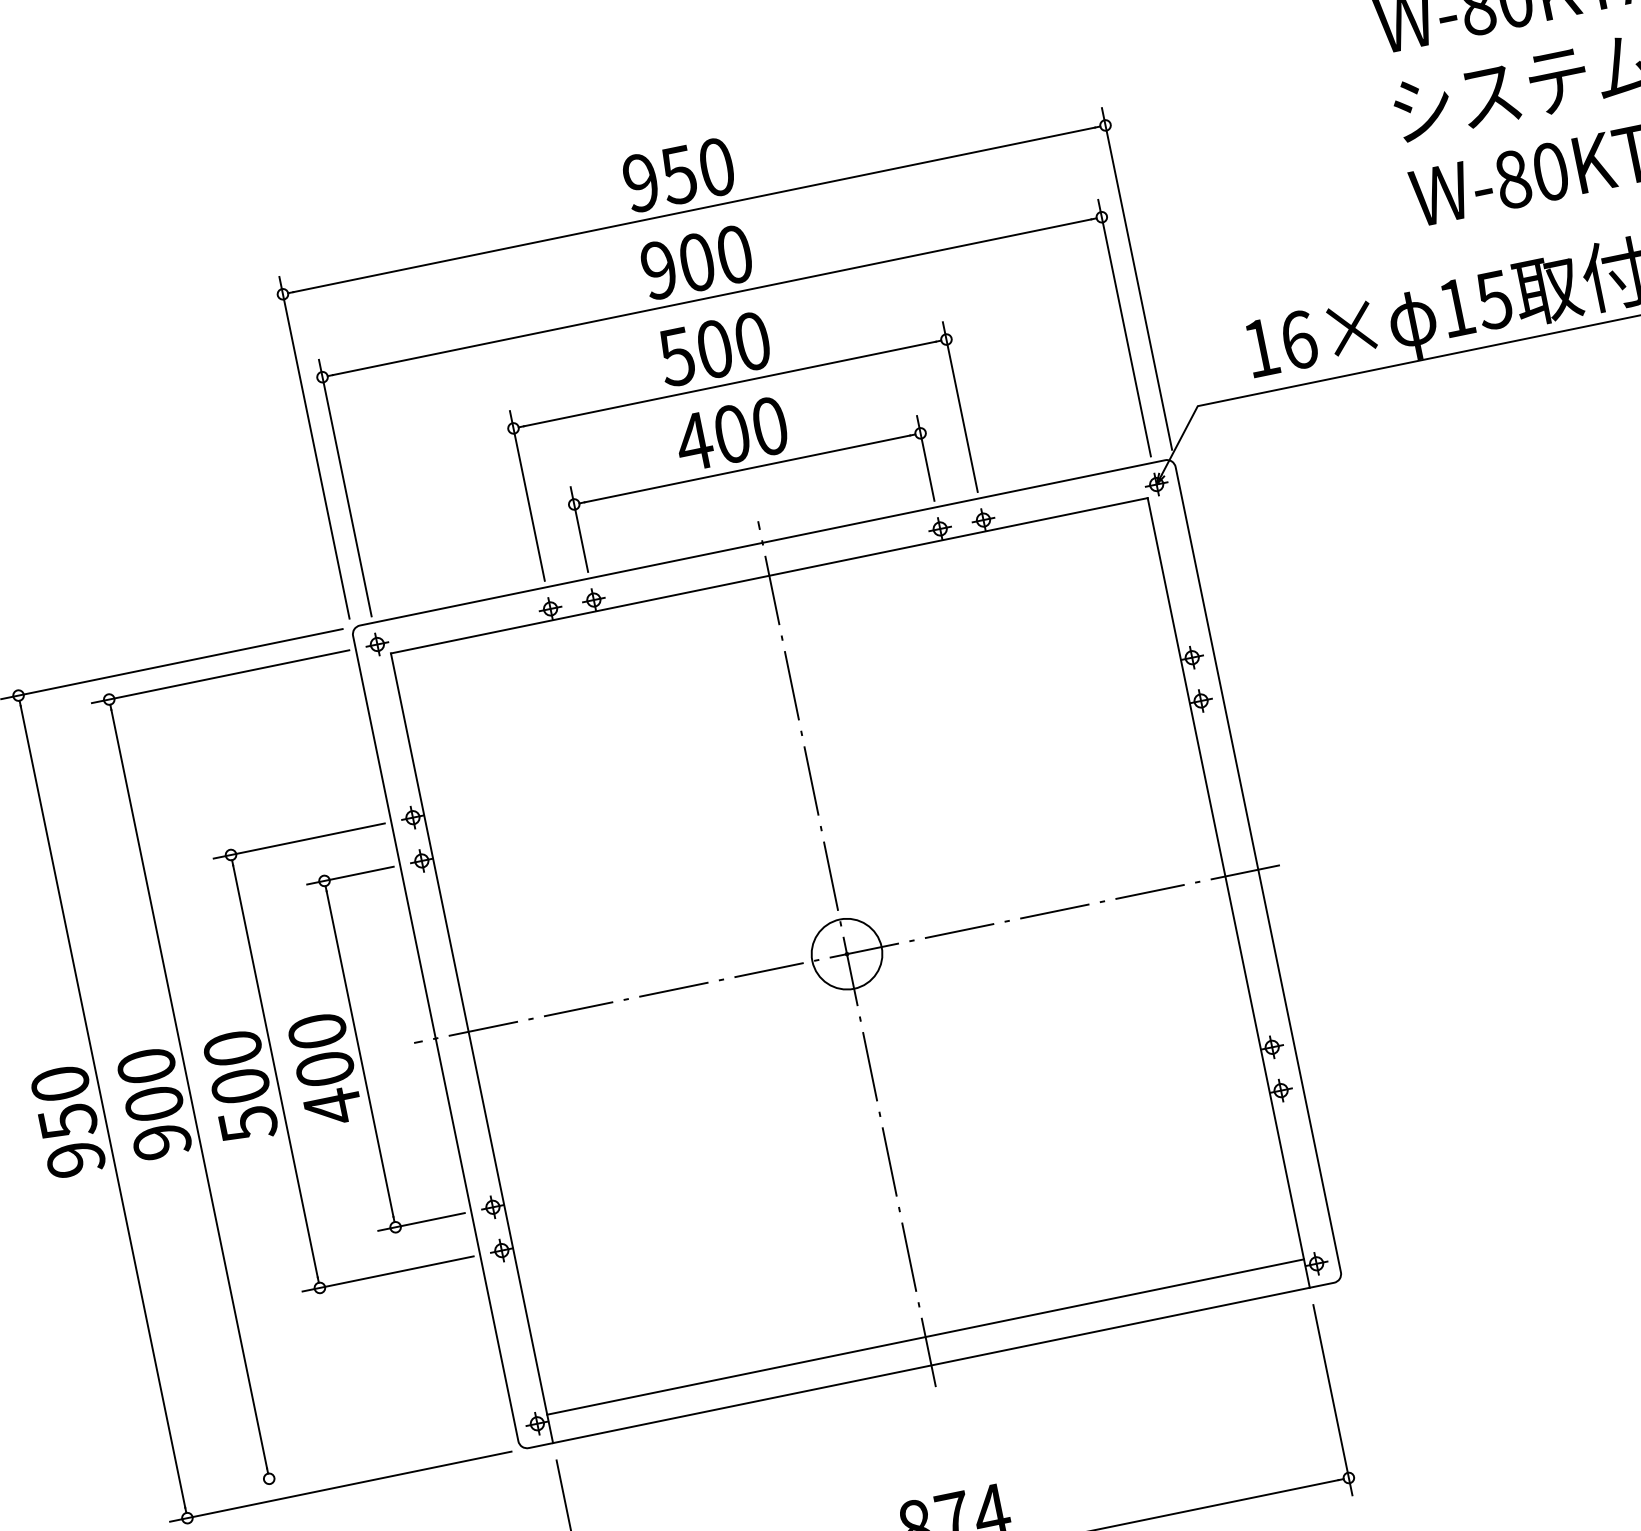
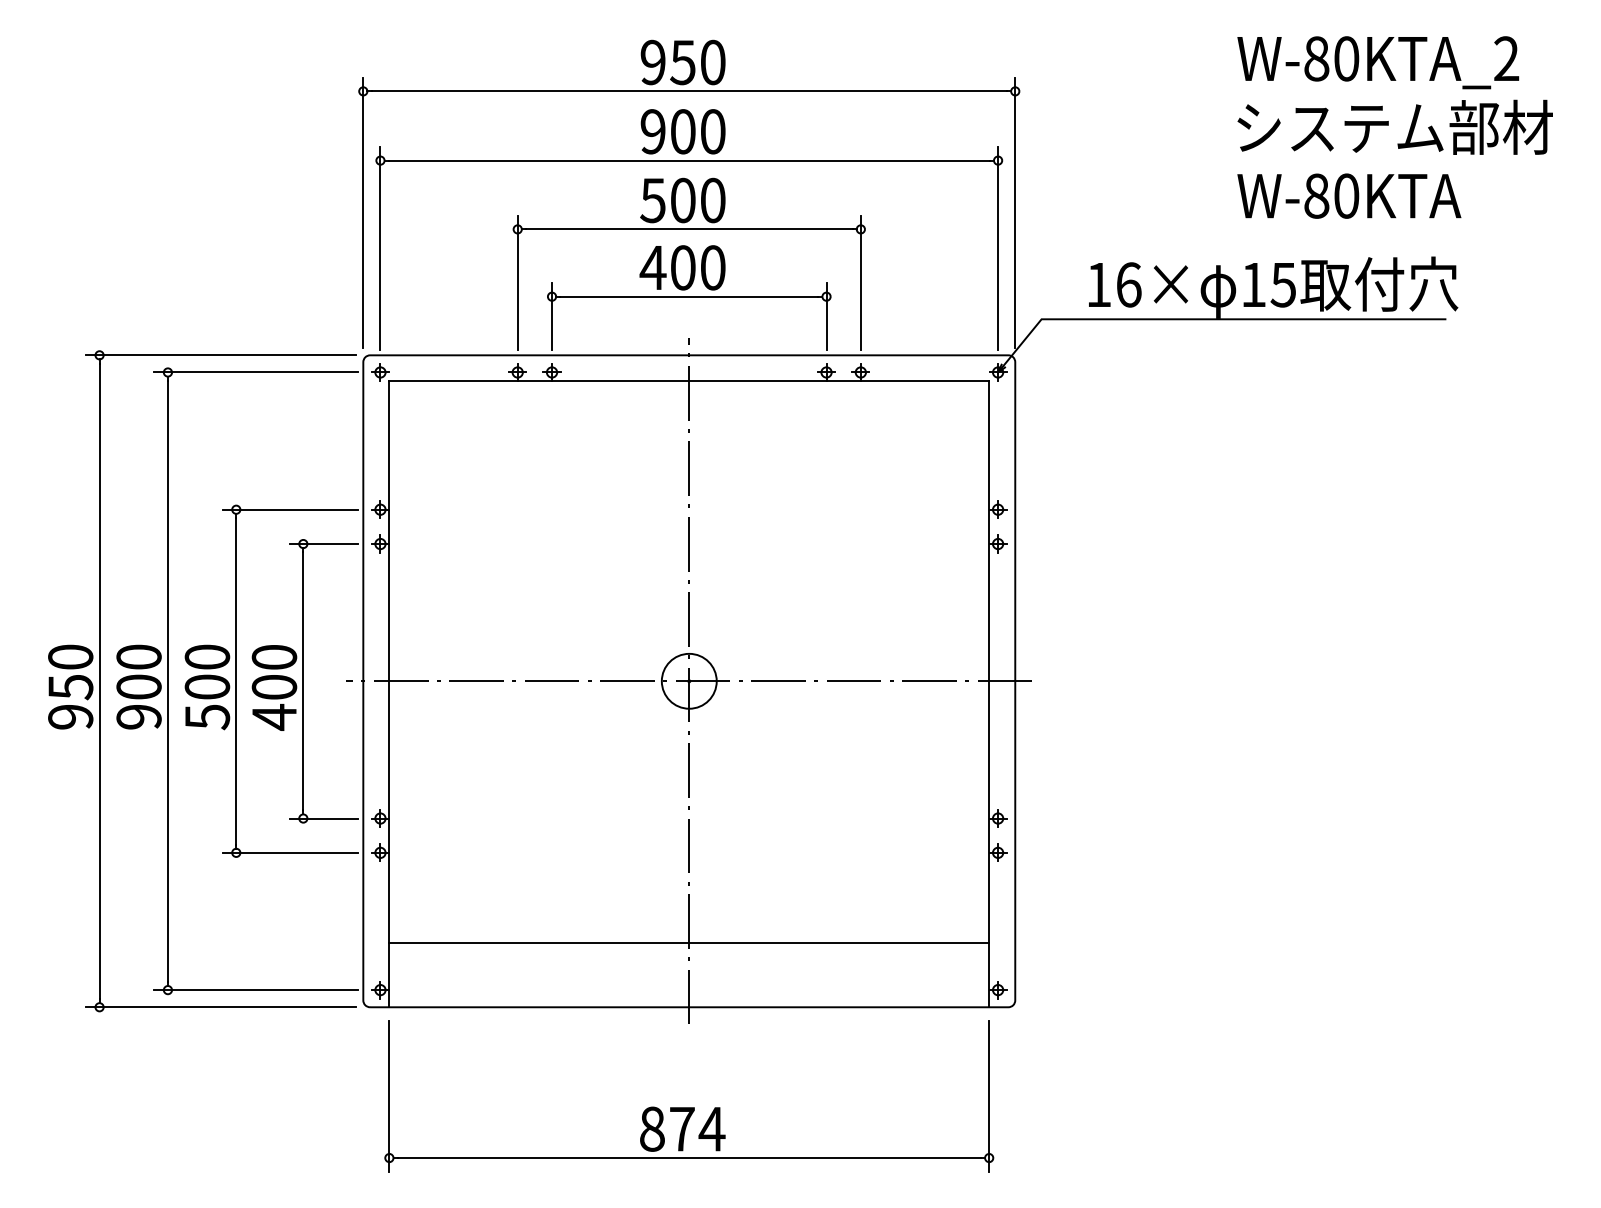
line: (925, 1336) -> (689, 942), moved
line: (381, 1456) -> (256, 990), added

